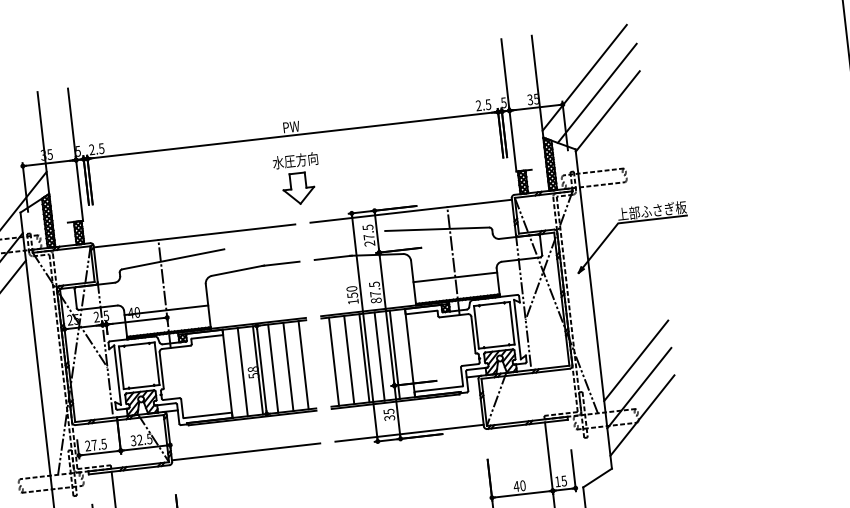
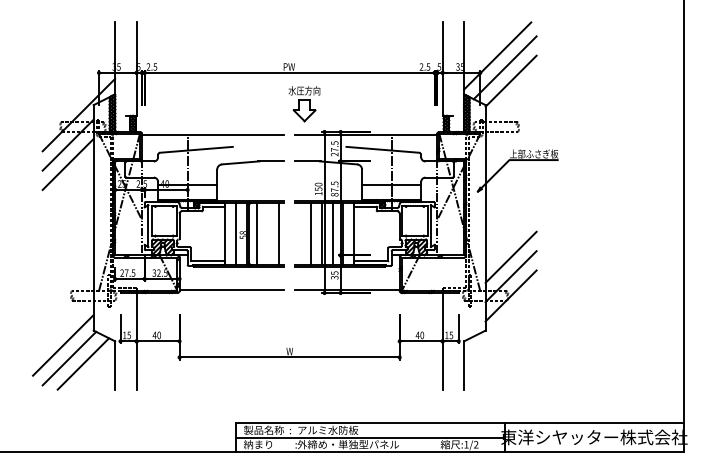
part: (297, 180) -> (304, 104), moved
line: (334, 361) -> (300, 233), removed
line: (288, 366) -> (268, 233), removed

